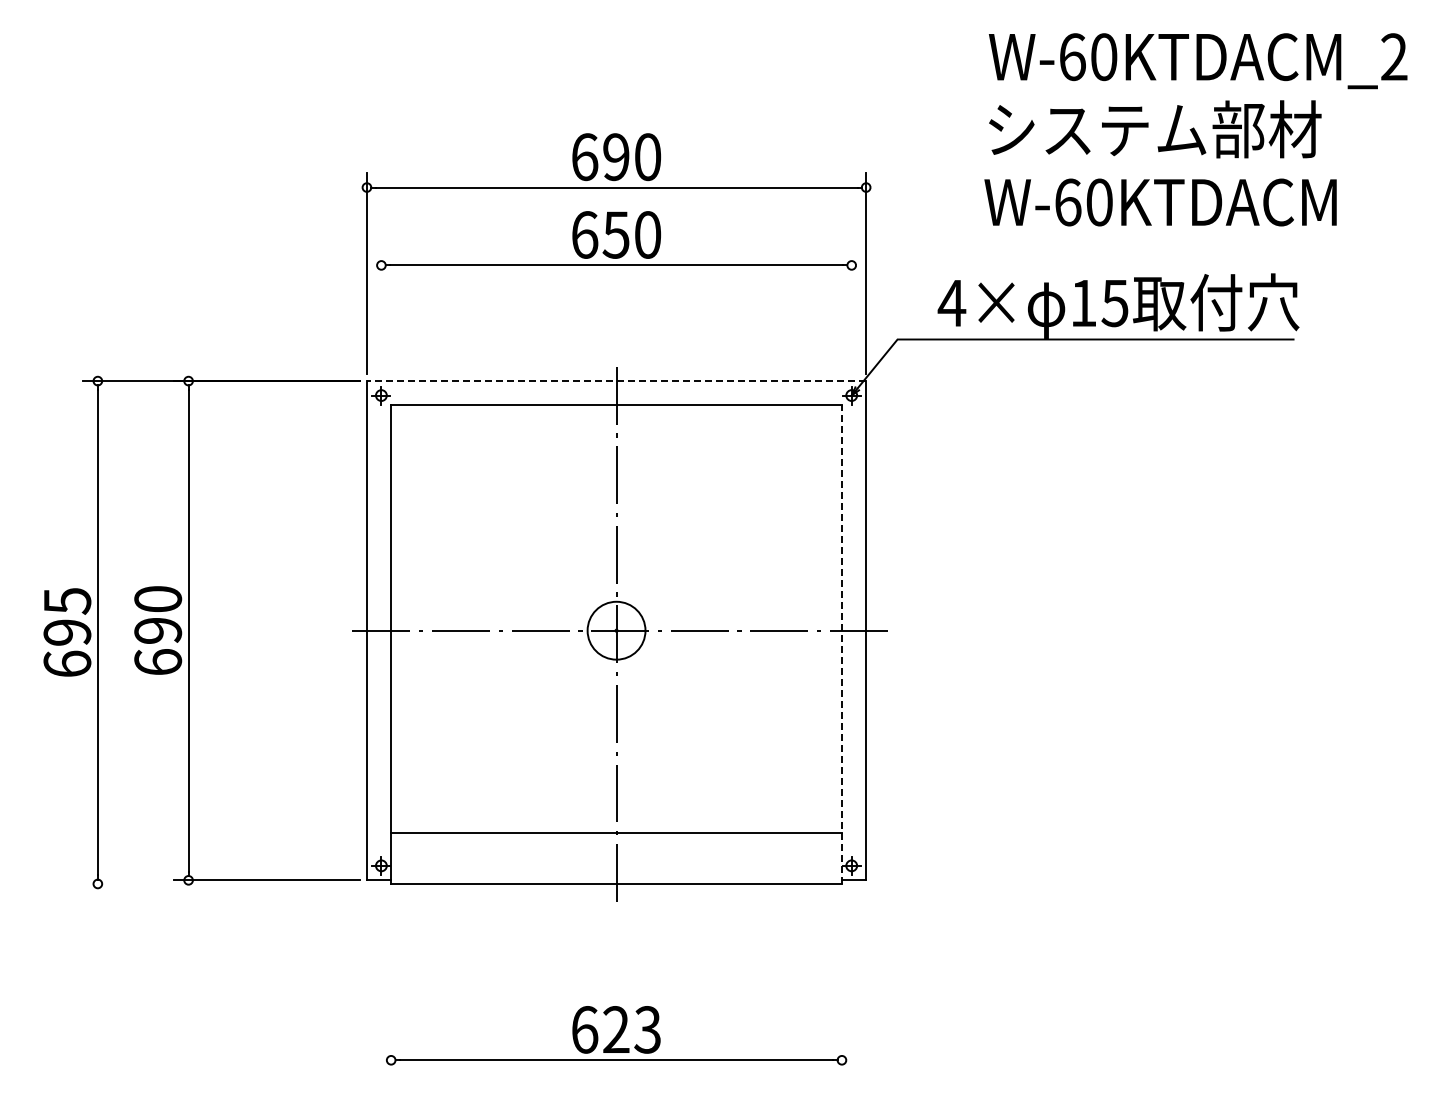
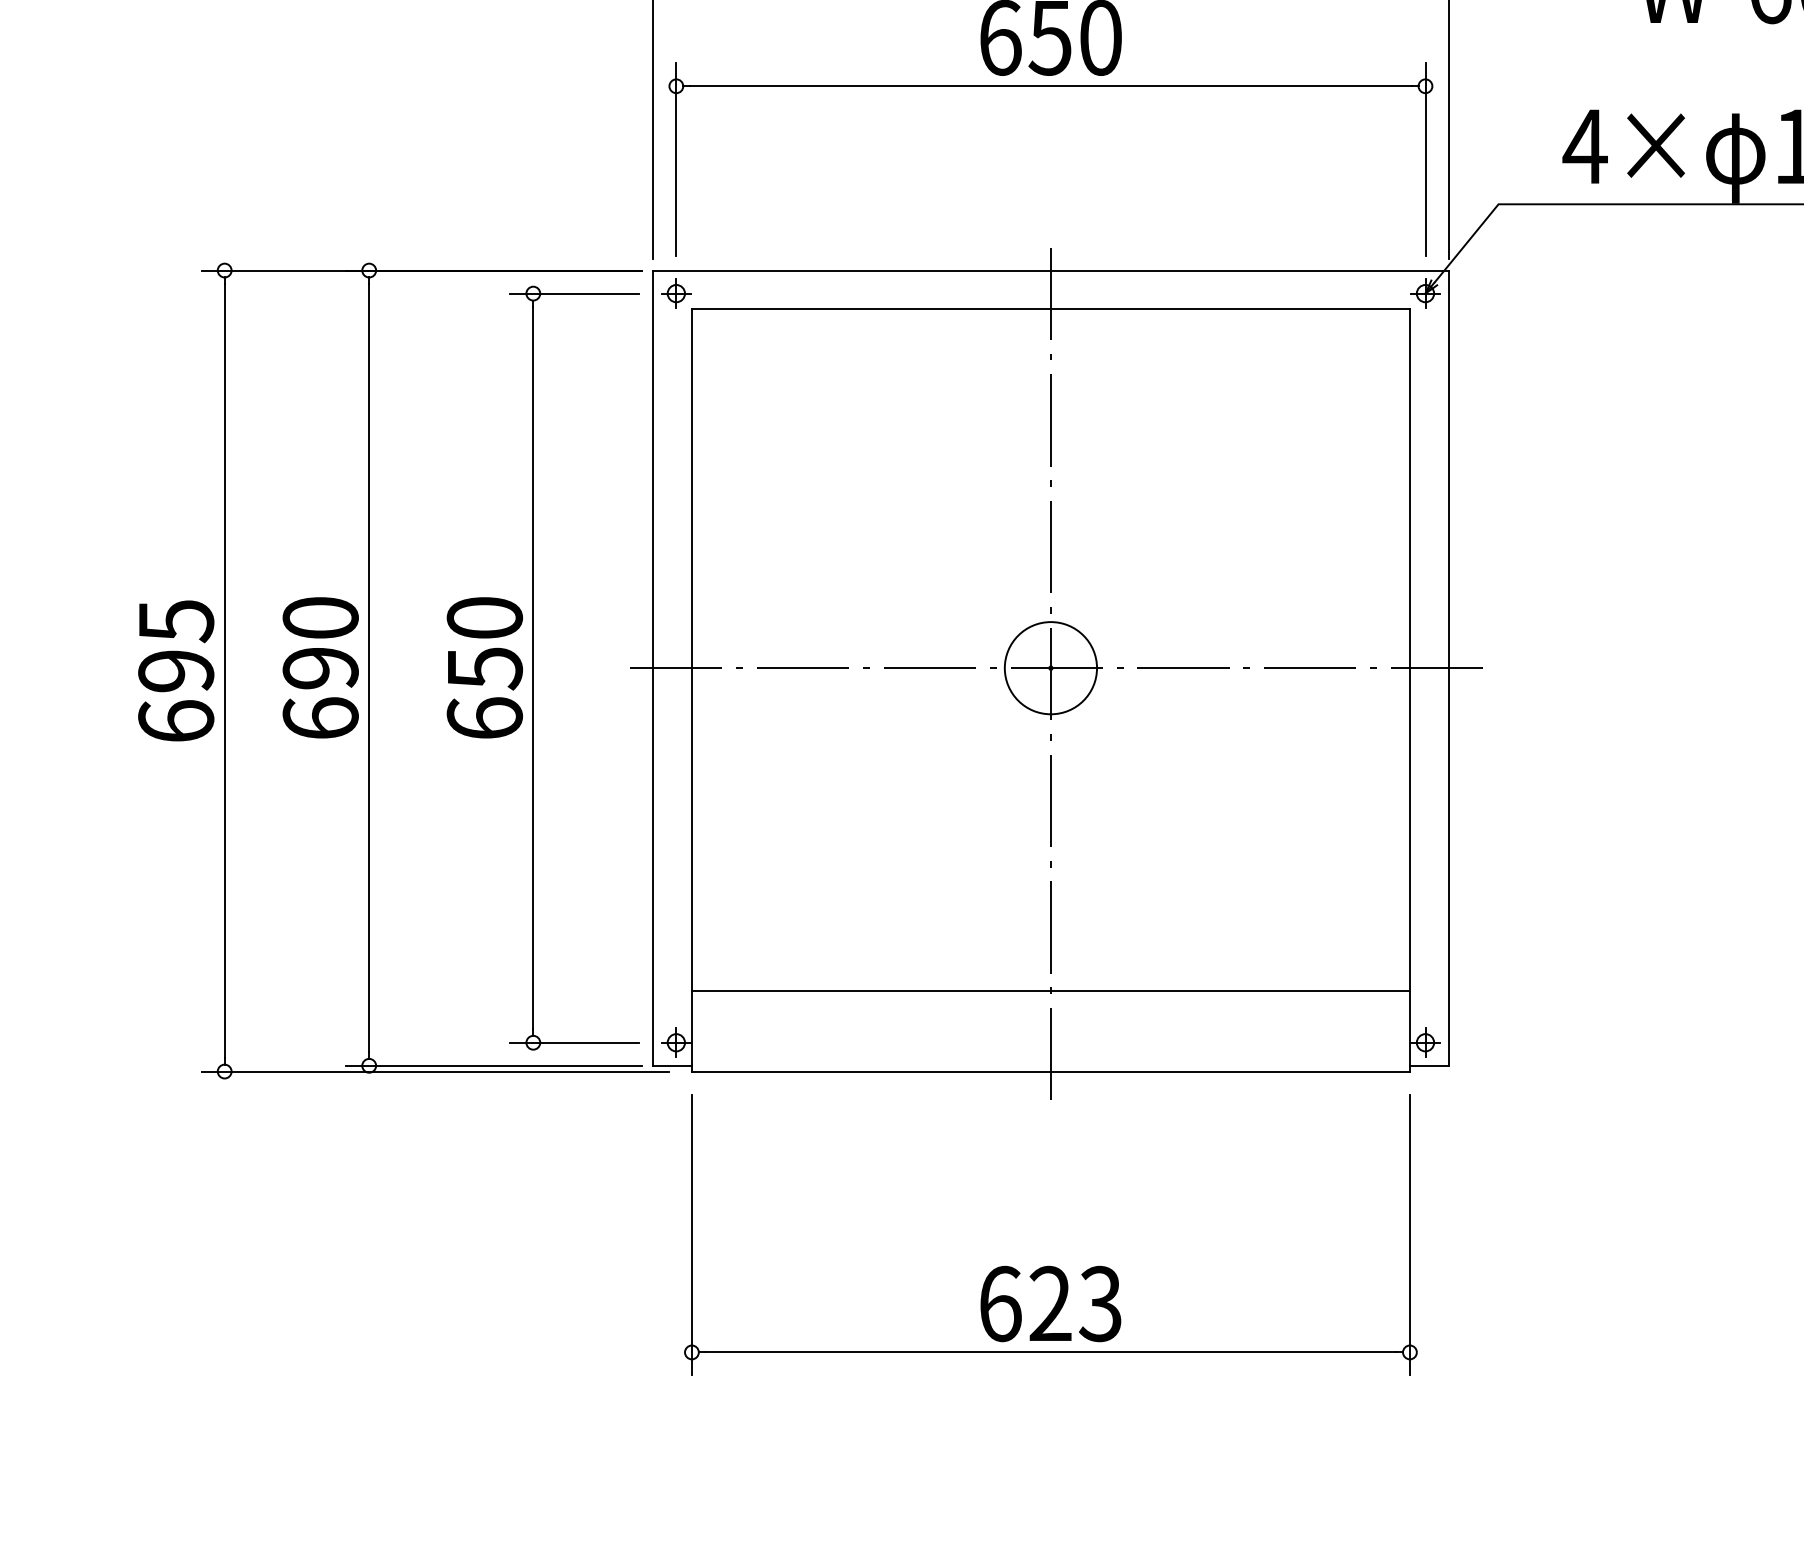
line: (381, 311) -> (676, 159), added
line: (851, 311) -> (1425, 159), added
line: (616, 381) -> (1050, 271), dashed -> solid
part: (297, 630) -> (542, 667), added
line: (841, 644) -> (1409, 690), dashed -> solid
line: (229, 883) -> (434, 1070), added
line: (391, 986) -> (692, 1234), added
line: (841, 986) -> (1409, 1234), added

